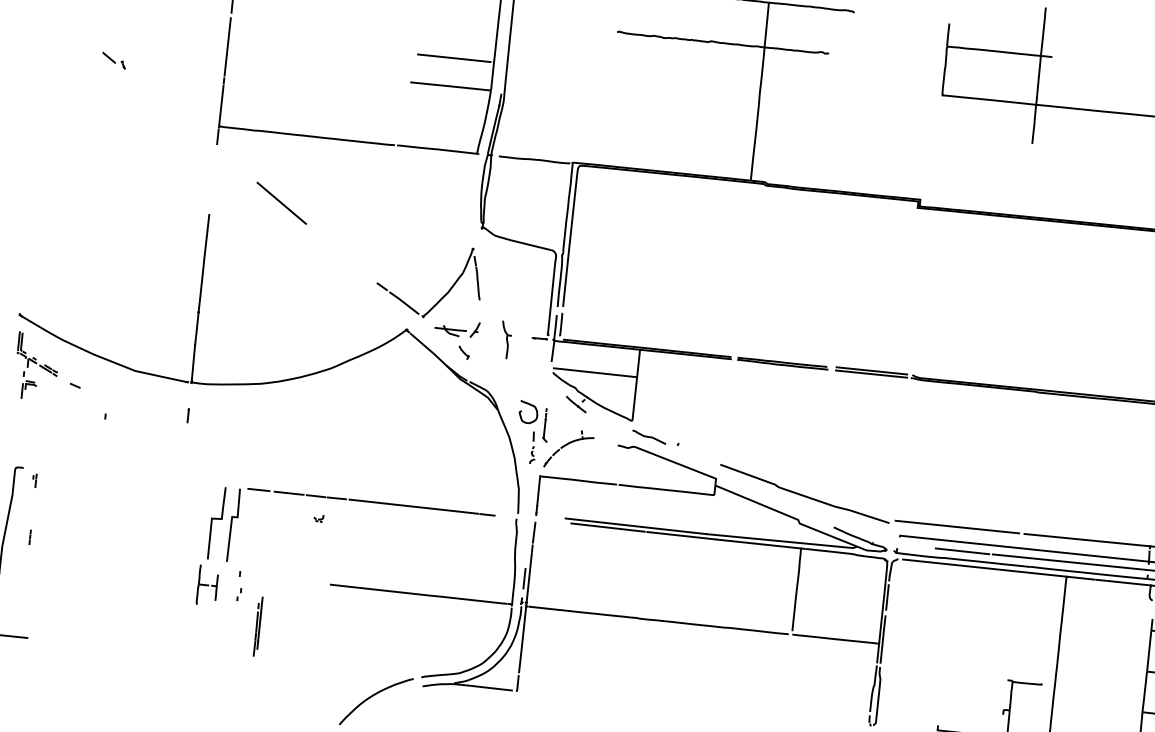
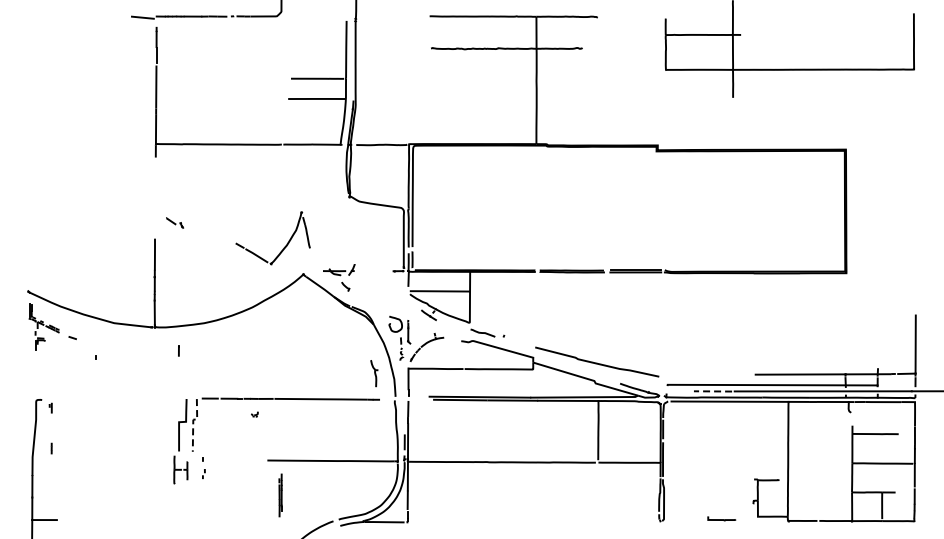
part: (115, 60) -> (175, 222), moved
line: (281, 202) -> (205, 193), removed
line: (207, 236) -> (155, 222), removed
part: (442, 295) -> (283, 247), moved
part: (506, 339) -> (374, 373), moved
line: (187, 414) -> (178, 350), moved
line: (232, 521) -> (193, 422), solid -> dashed
line: (957, 526) -> (707, 374), removed
line: (961, 551) -> (712, 391), solid -> dashed
part: (258, 626) -> (280, 495), moved

